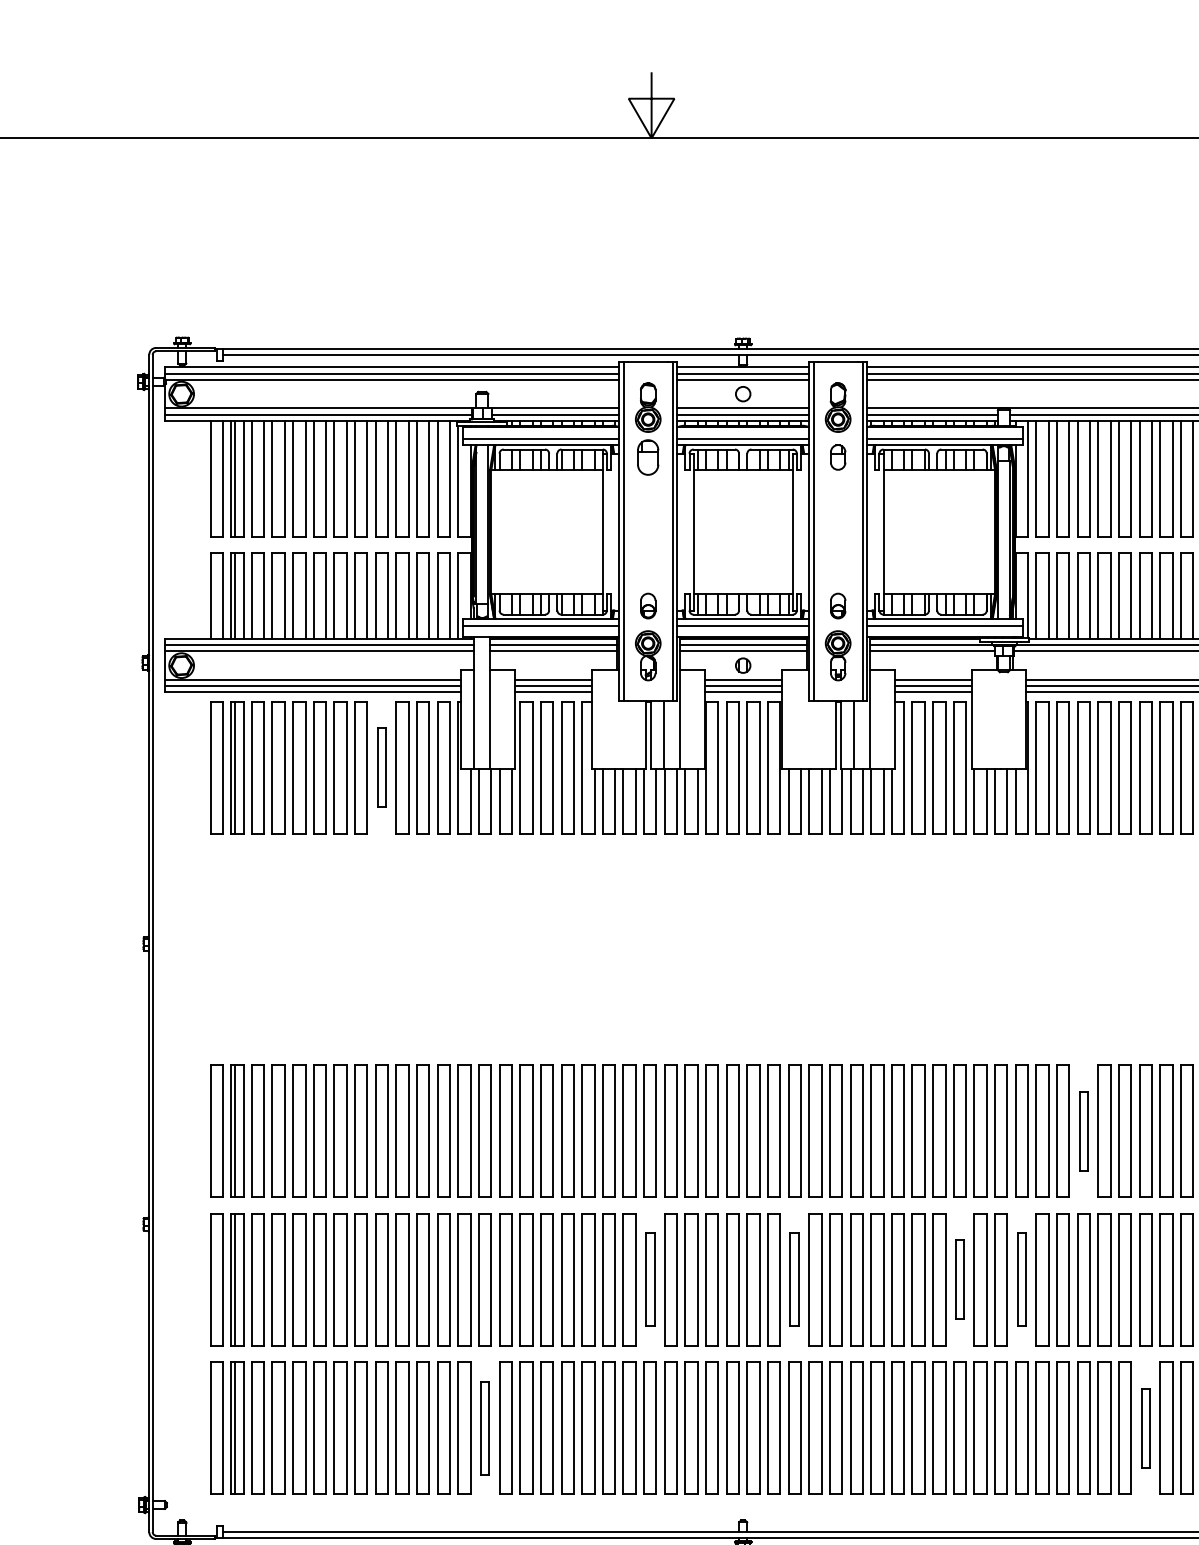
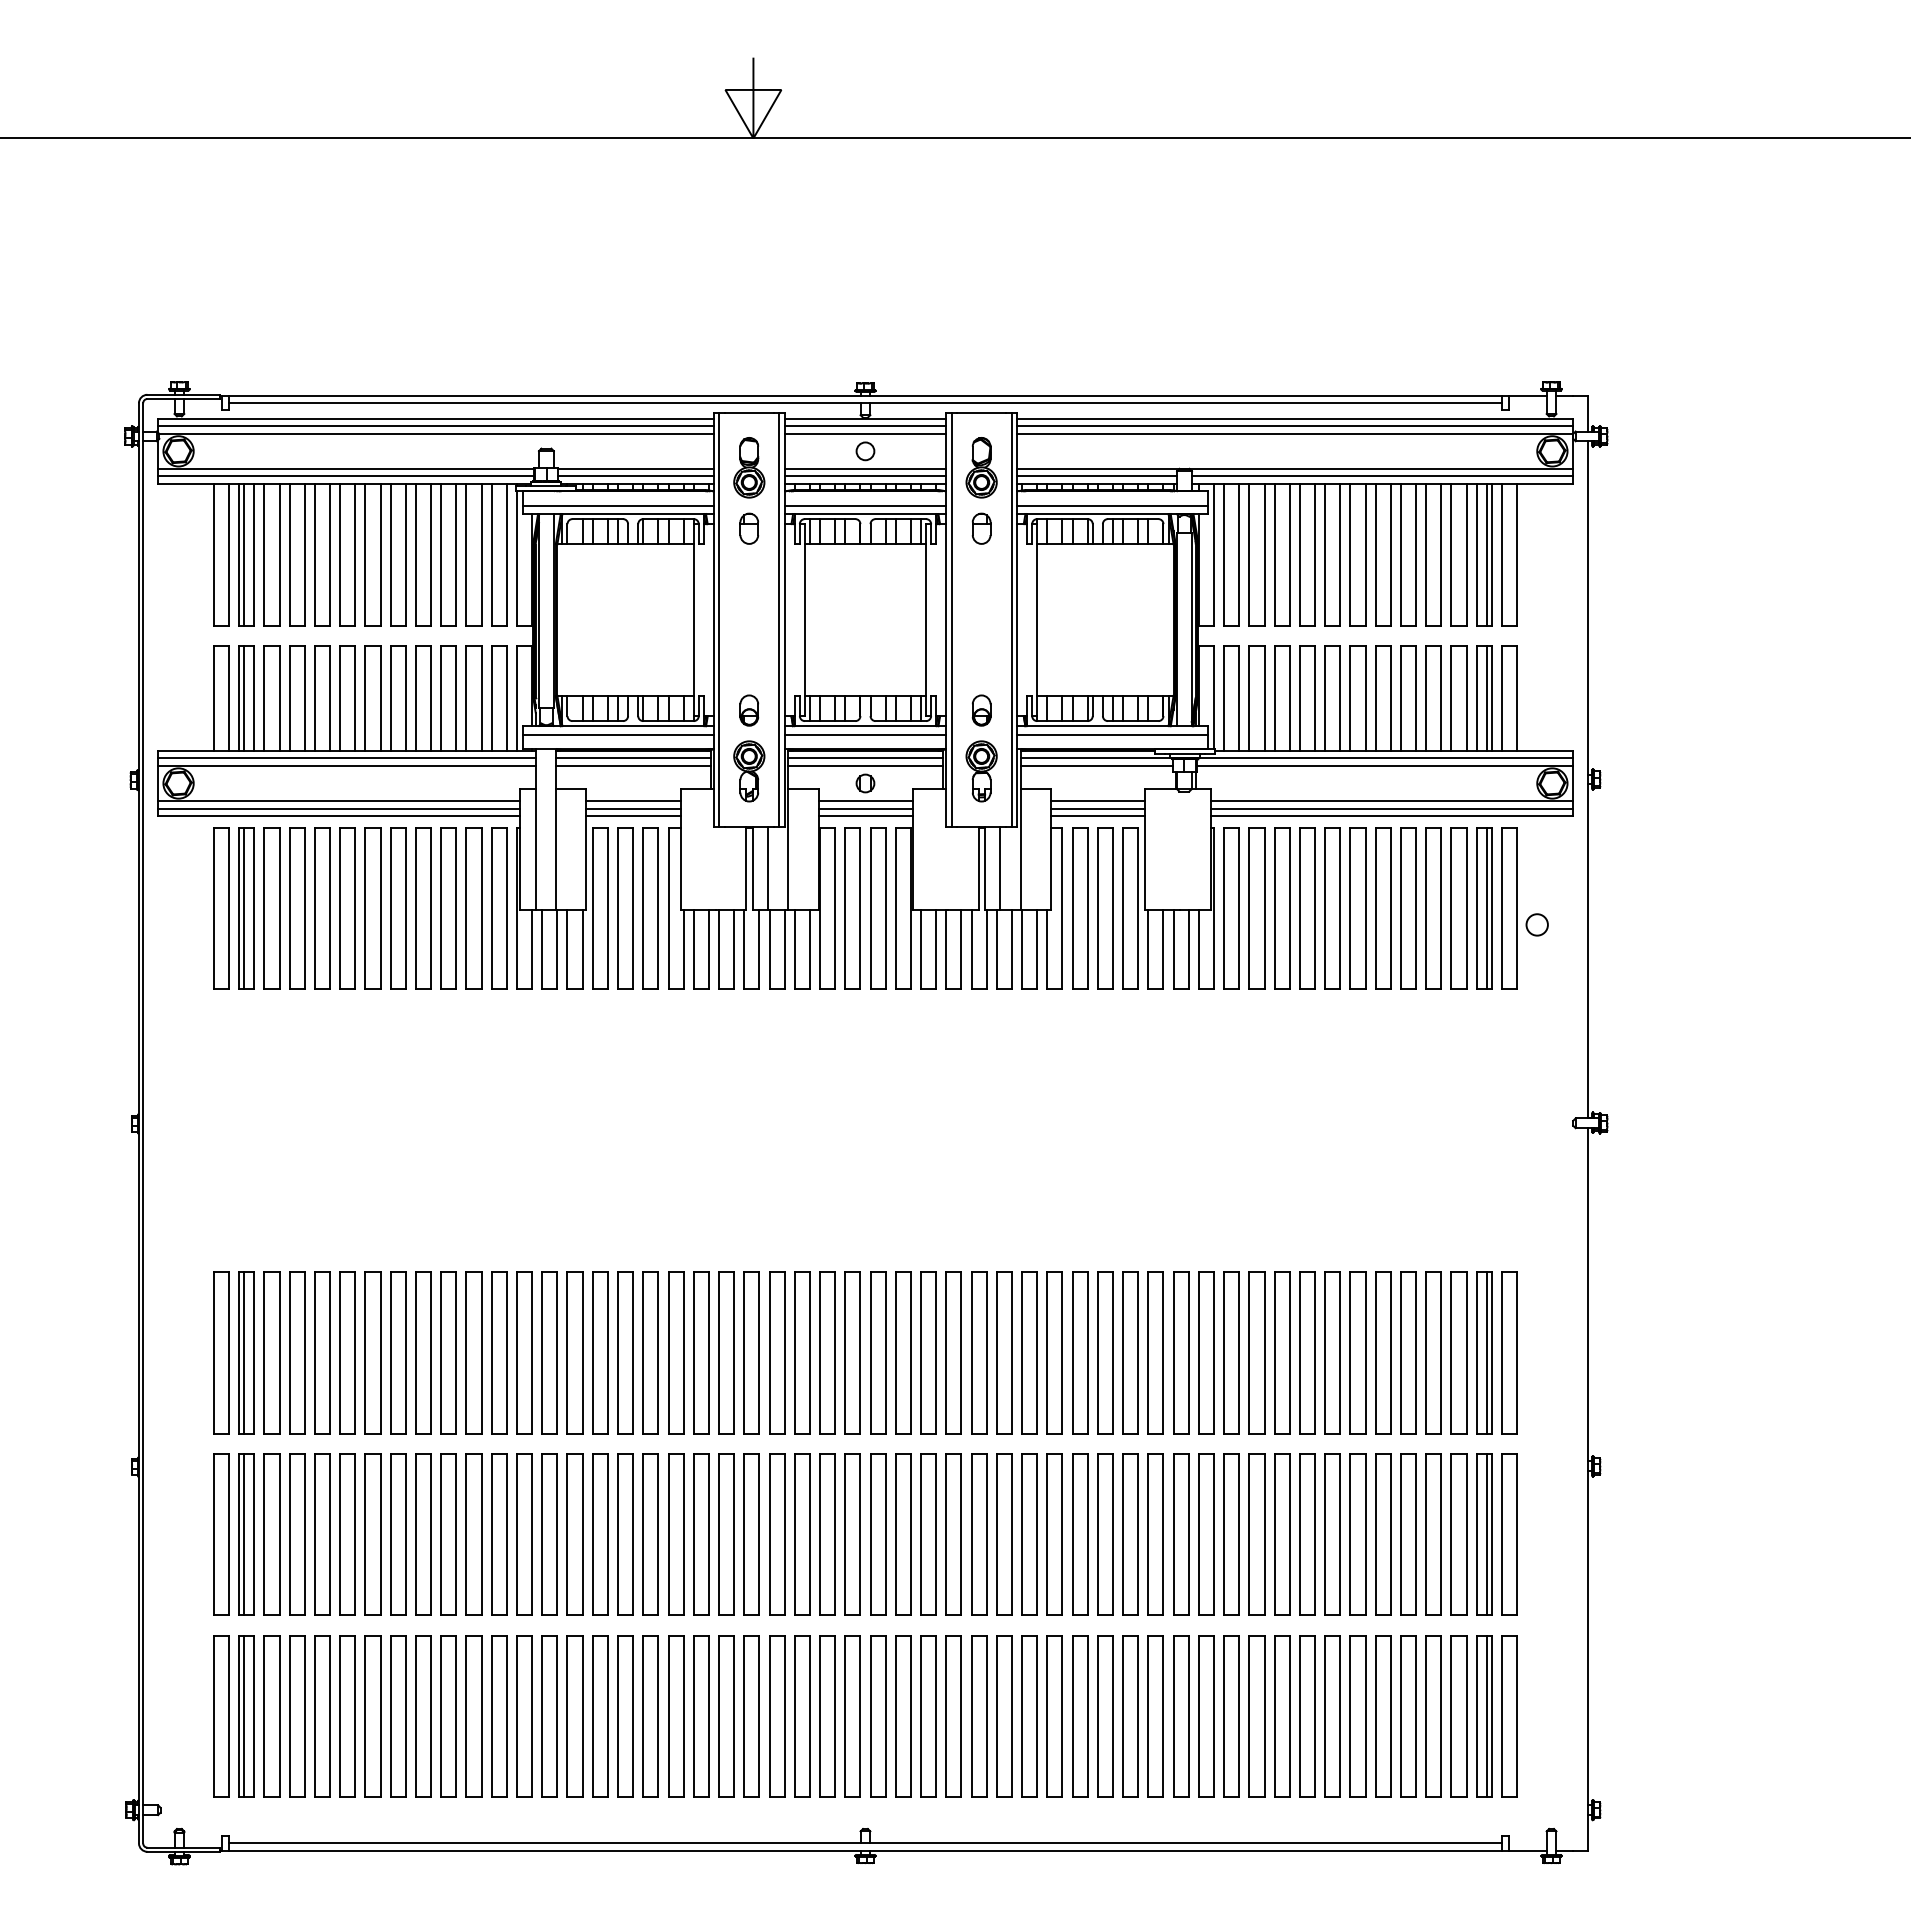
part: (648, 457) -> (749, 528), size x0.71
part: (381, 767) -> (423, 908), size x1.67
part: (1084, 1130) -> (1282, 1352), size x1.67
part: (650, 1279) -> (751, 1534), size x1.43
part: (794, 1279) -> (928, 1534), size x1.43
part: (959, 1279) -> (1130, 1534), size x1.67
part: (1021, 1279) -> (1206, 1534), size x1.43
part: (484, 1428) -> (549, 1716), size x1.43
part: (1145, 1428) -> (1357, 1716), size x1.67

